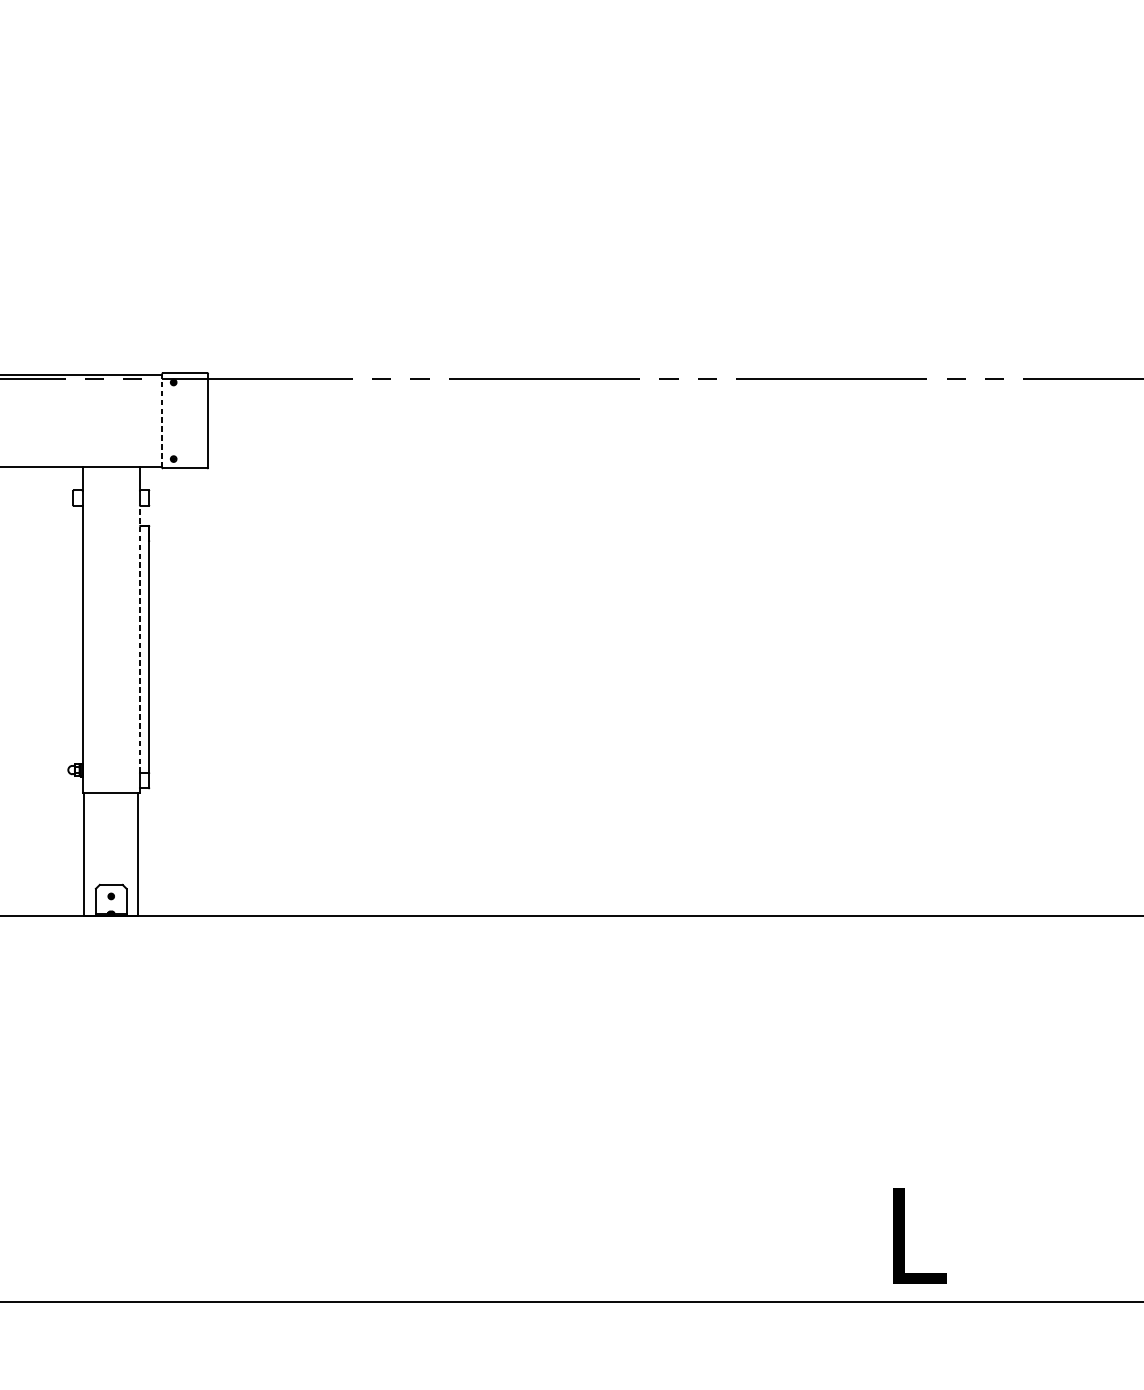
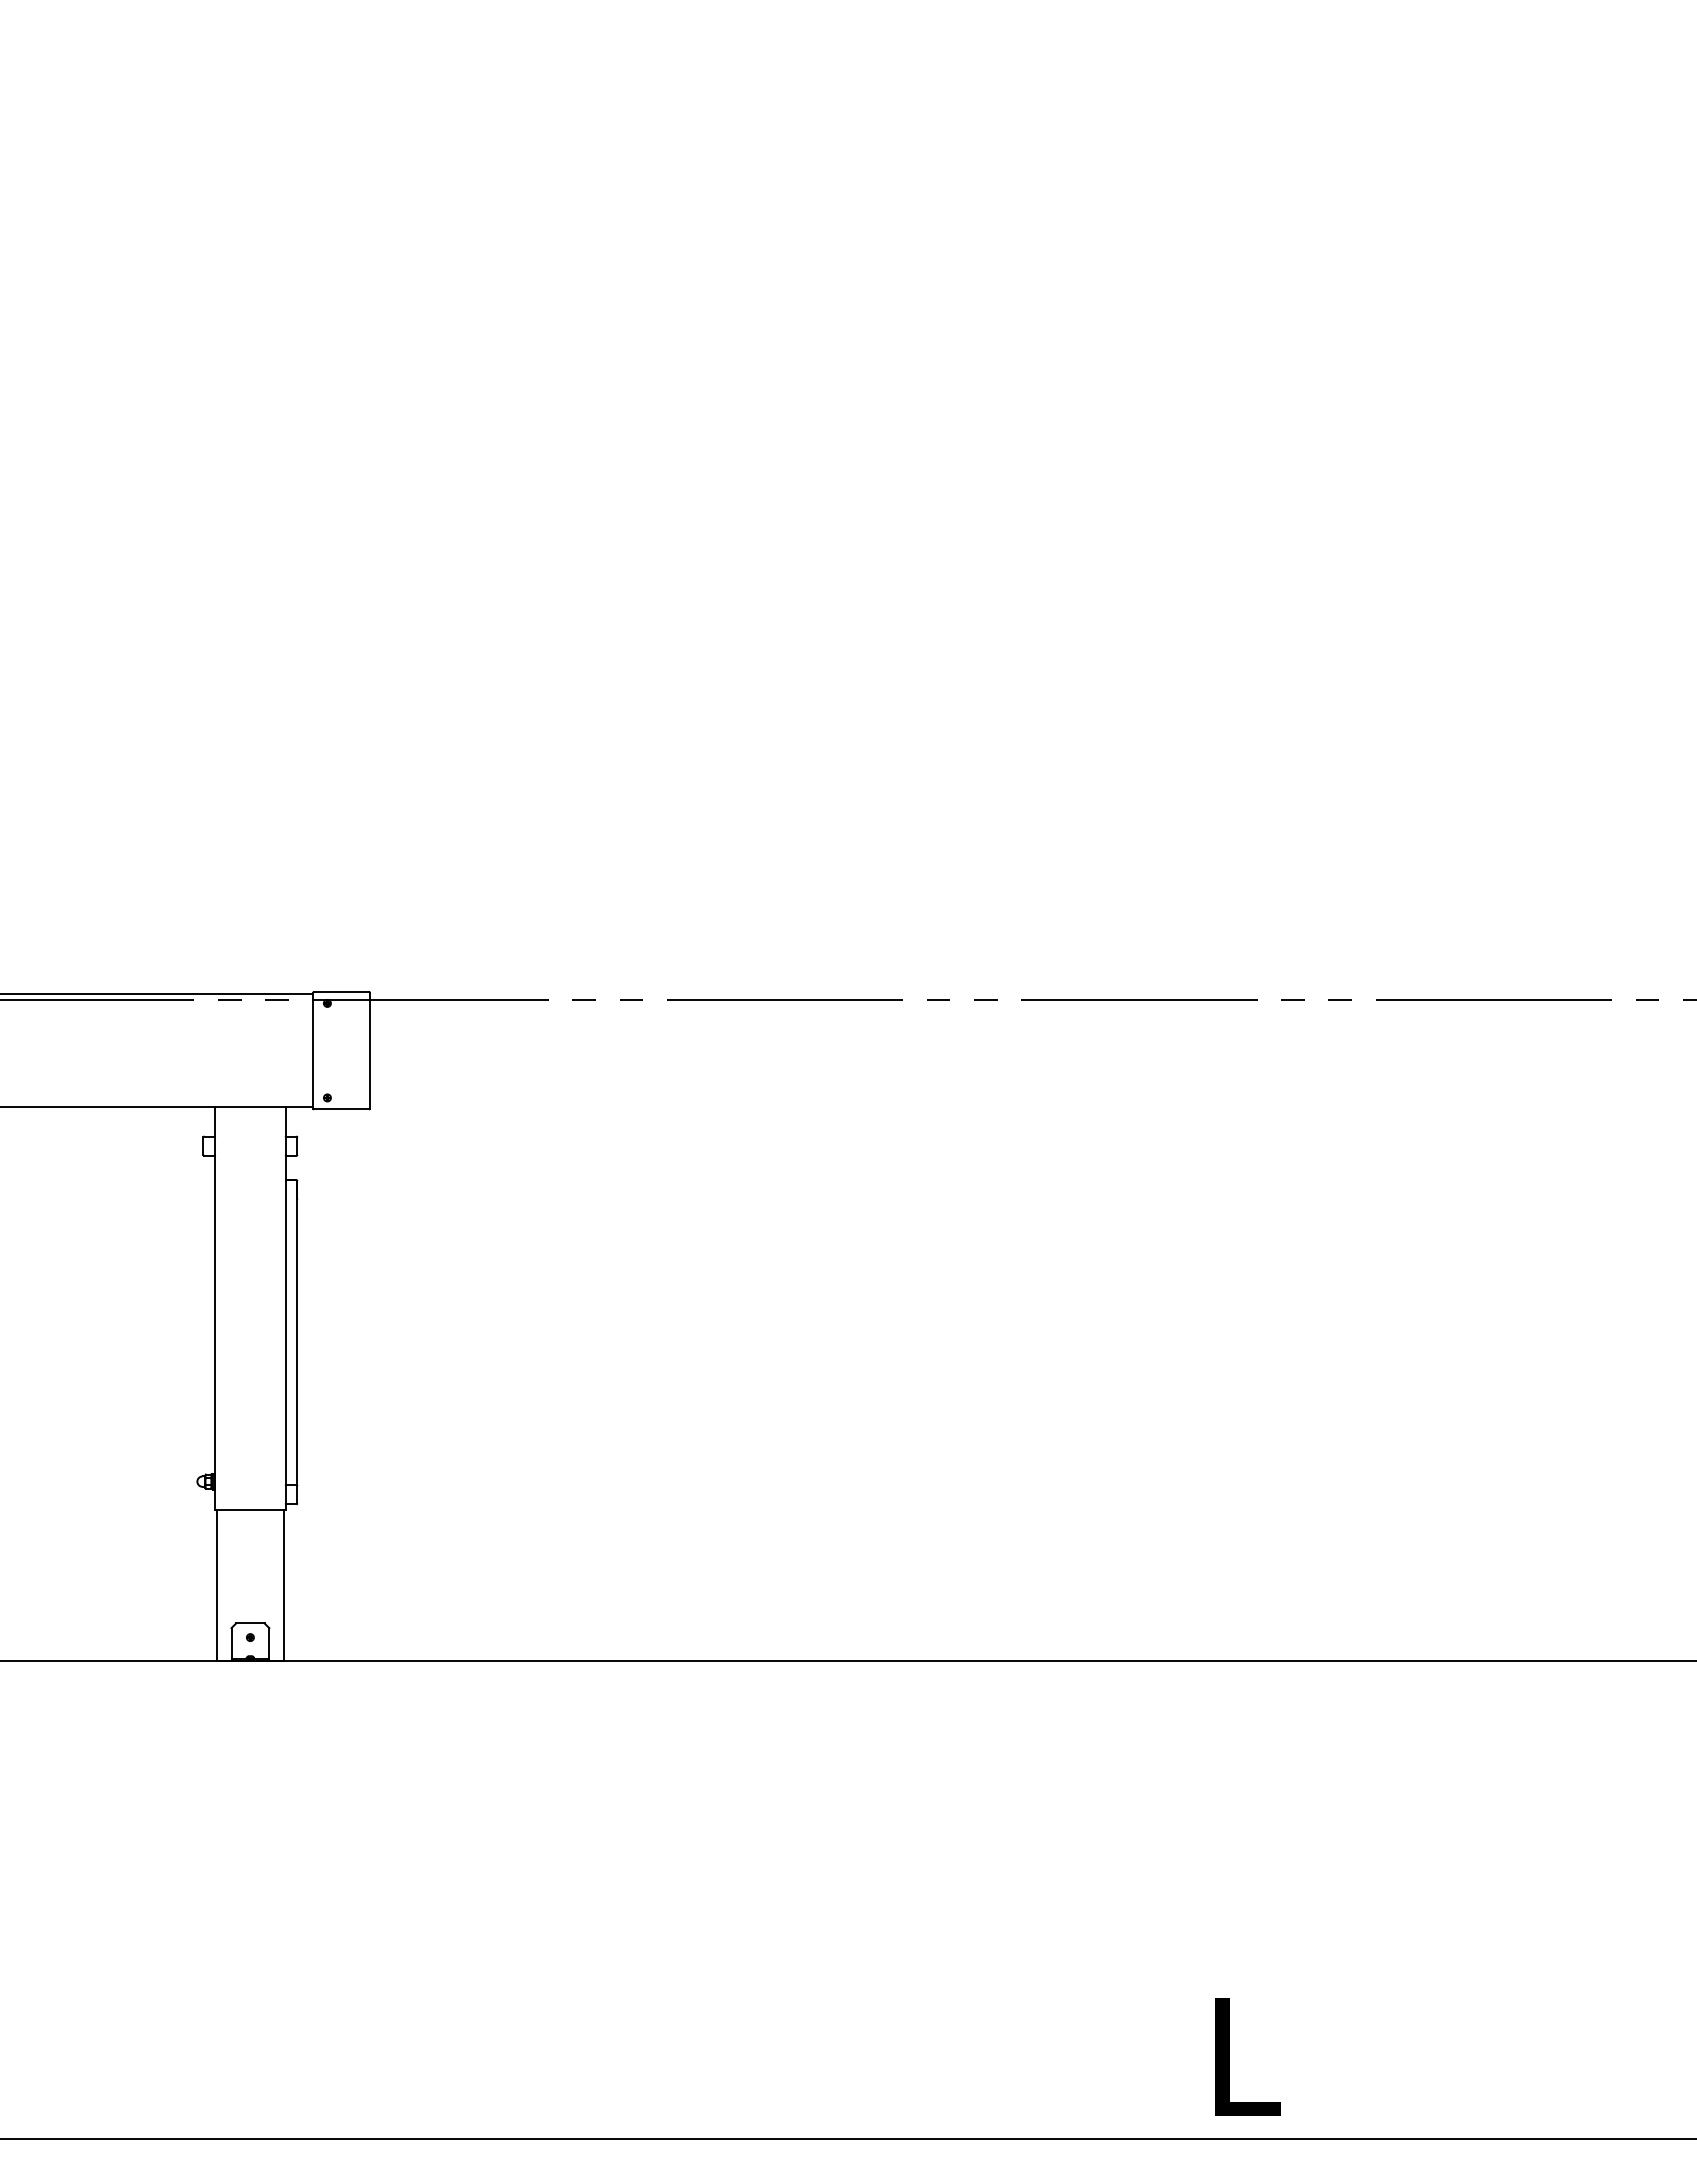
line: (162, 420) -> (313, 1050), dashed -> solid
line: (139, 638) -> (285, 1319), dashed -> solid

